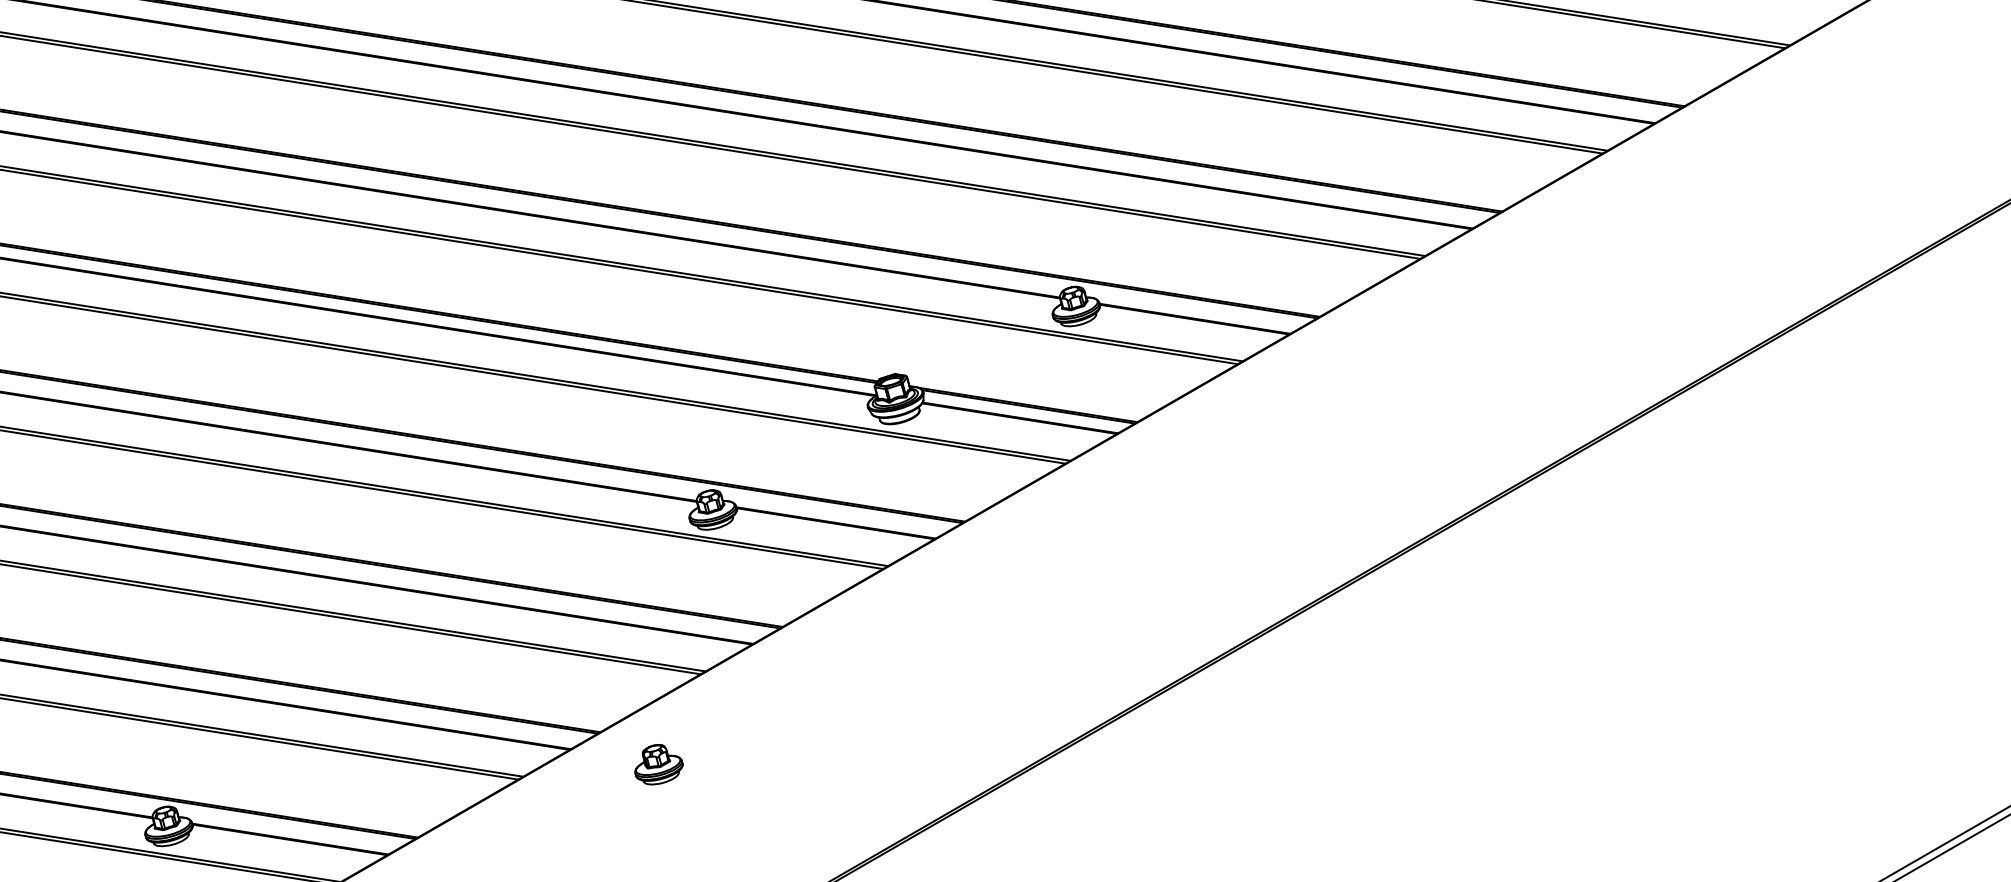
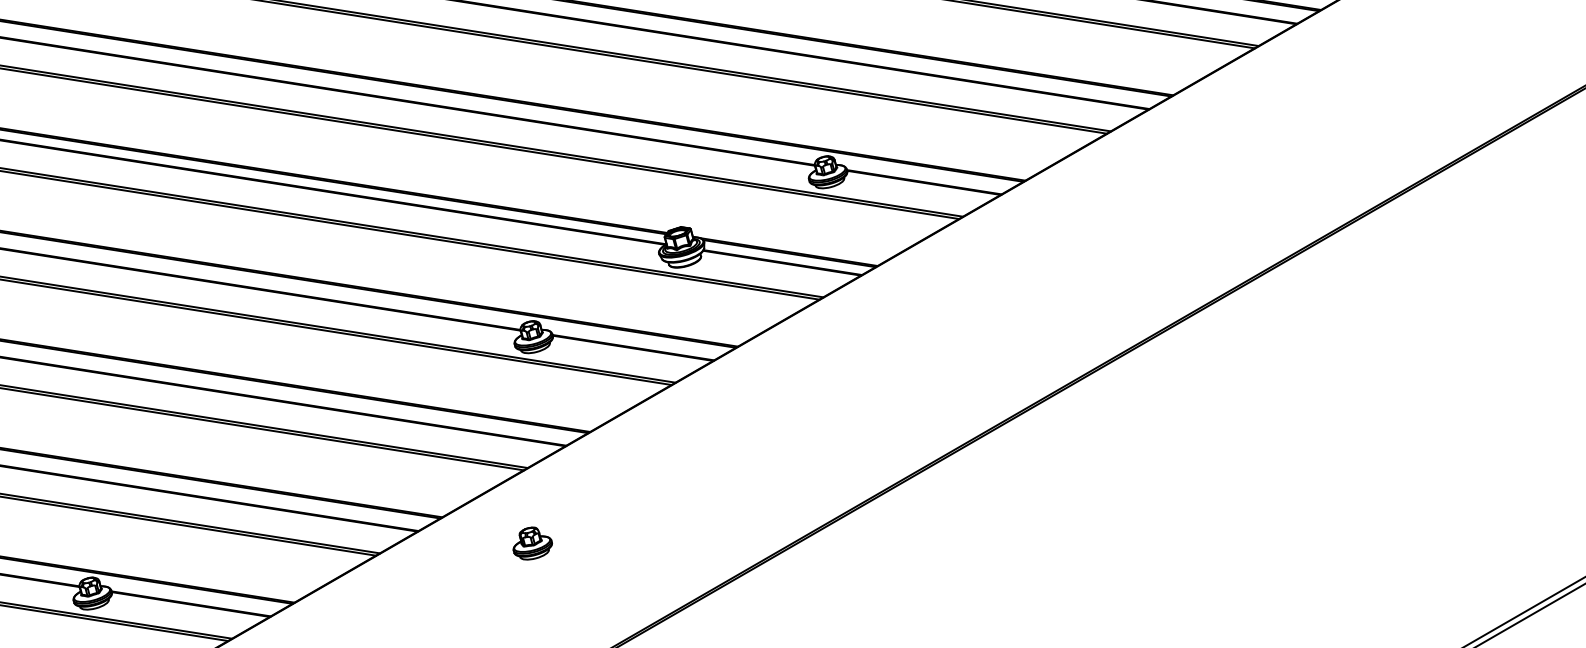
part: (658, 764) -> (532, 543), moved

